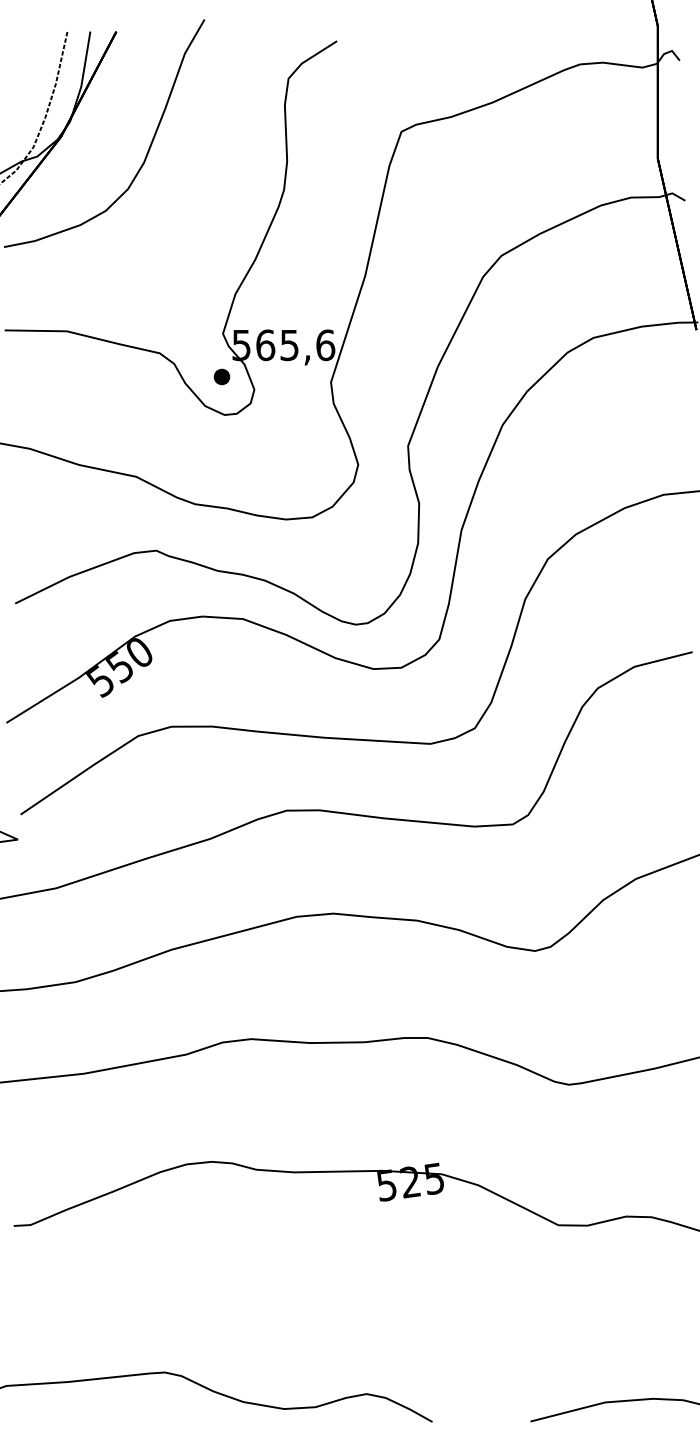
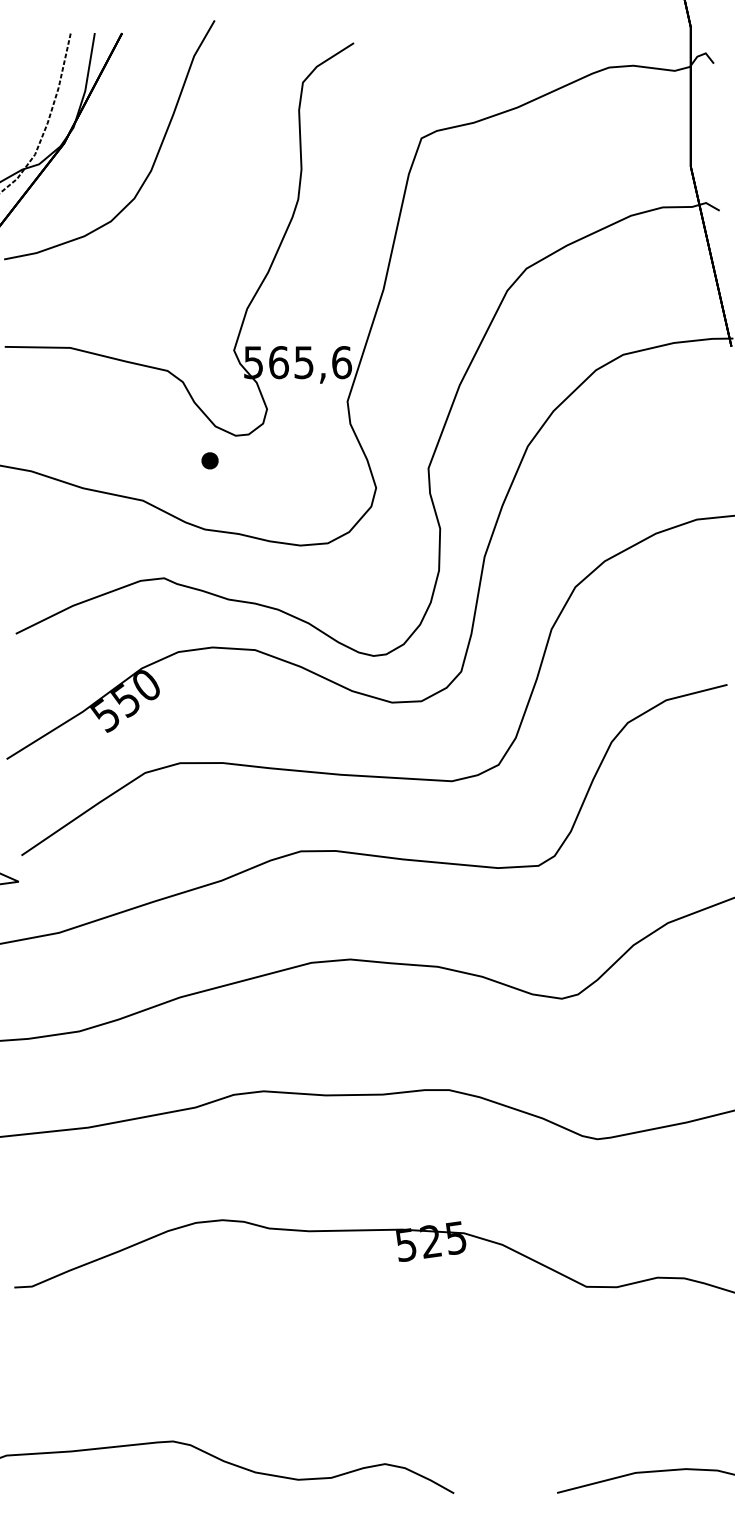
part: (221, 376) -> (209, 460), moved

